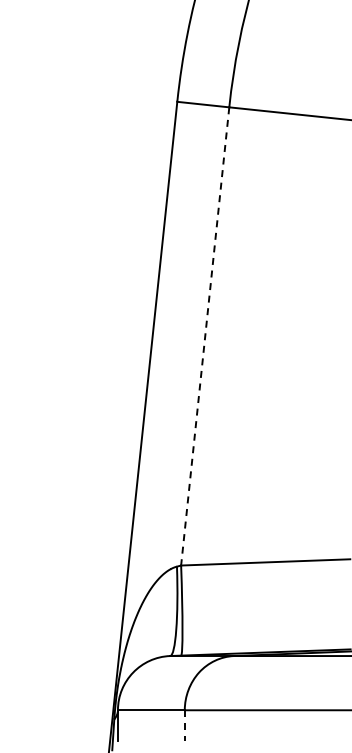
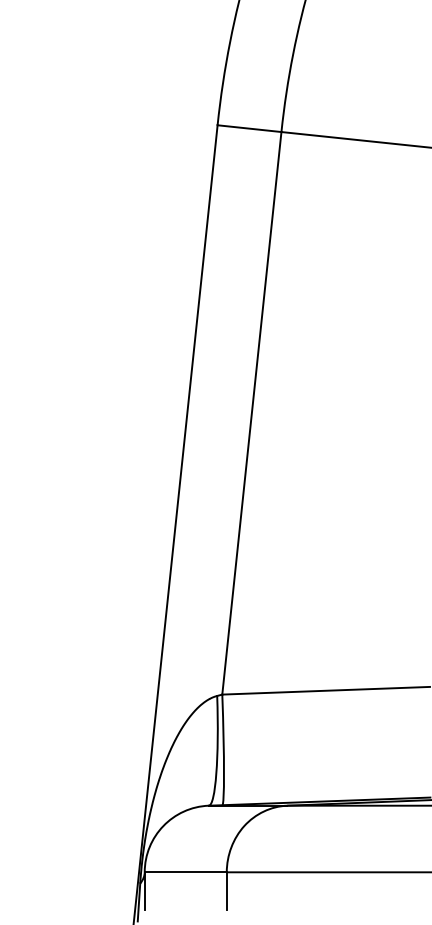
line: (205, 336) -> (252, 413), dashed -> solid
line: (184, 725) -> (226, 891), dashed -> solid

